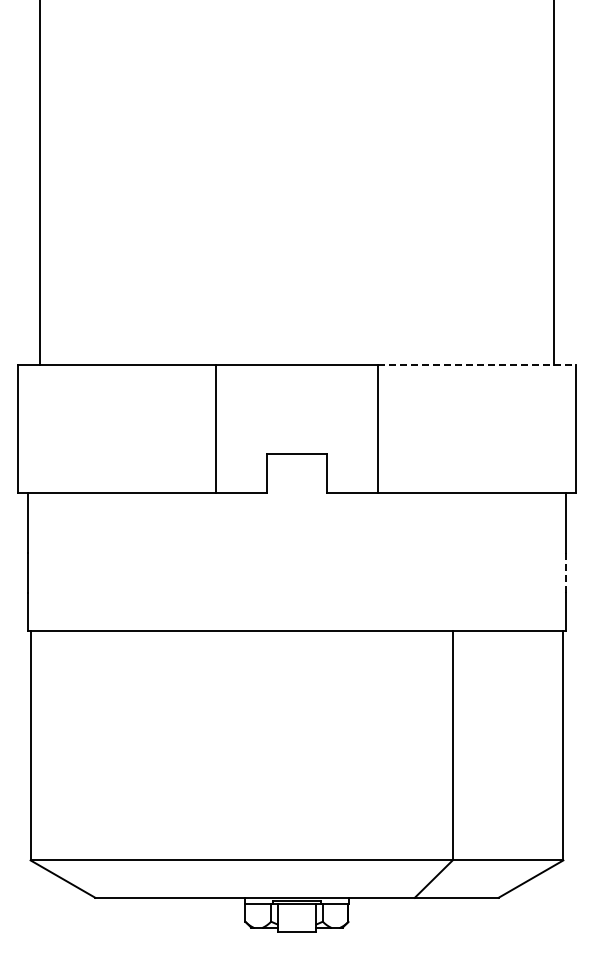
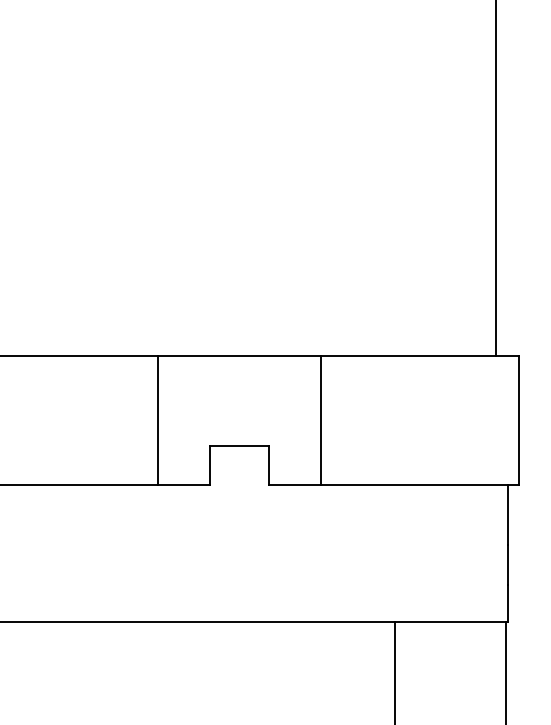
line: (477, 364) -> (419, 356), dashed -> solid
line: (565, 572) -> (507, 564), dashed -> solid

